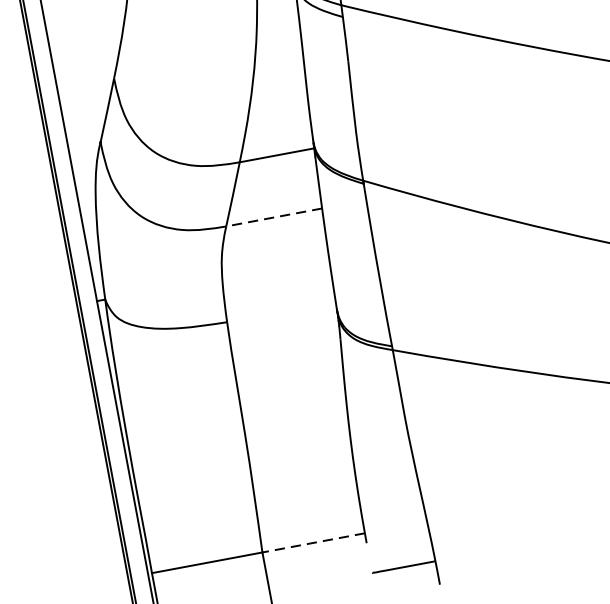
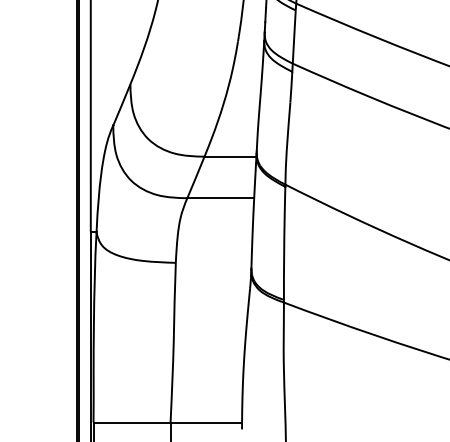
line: (273, 217) -> (220, 198), dashed -> solid
line: (313, 542) -> (206, 422), dashed -> solid

